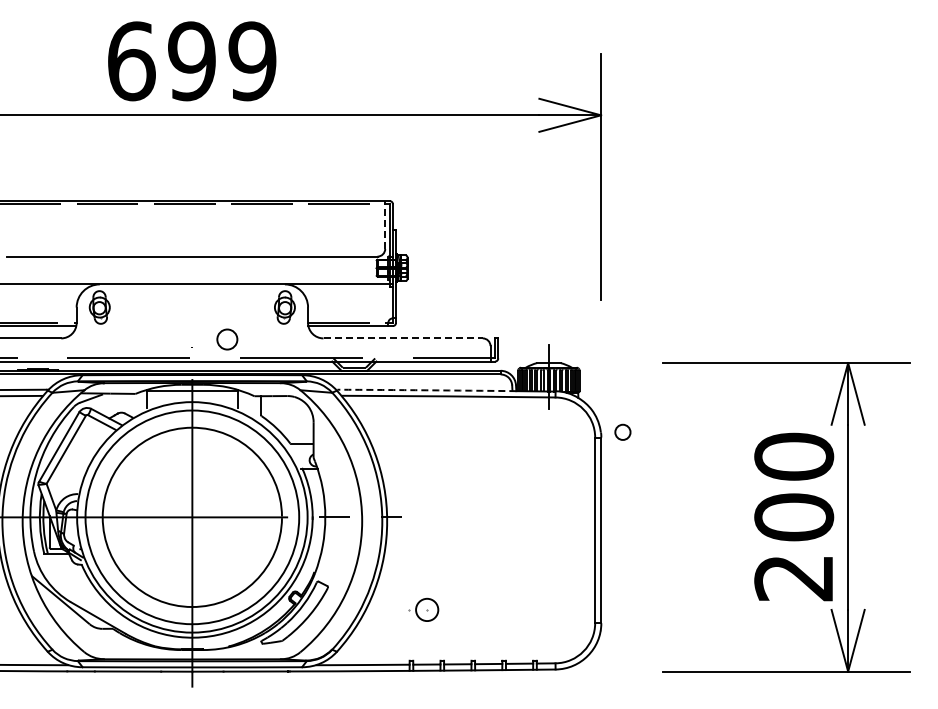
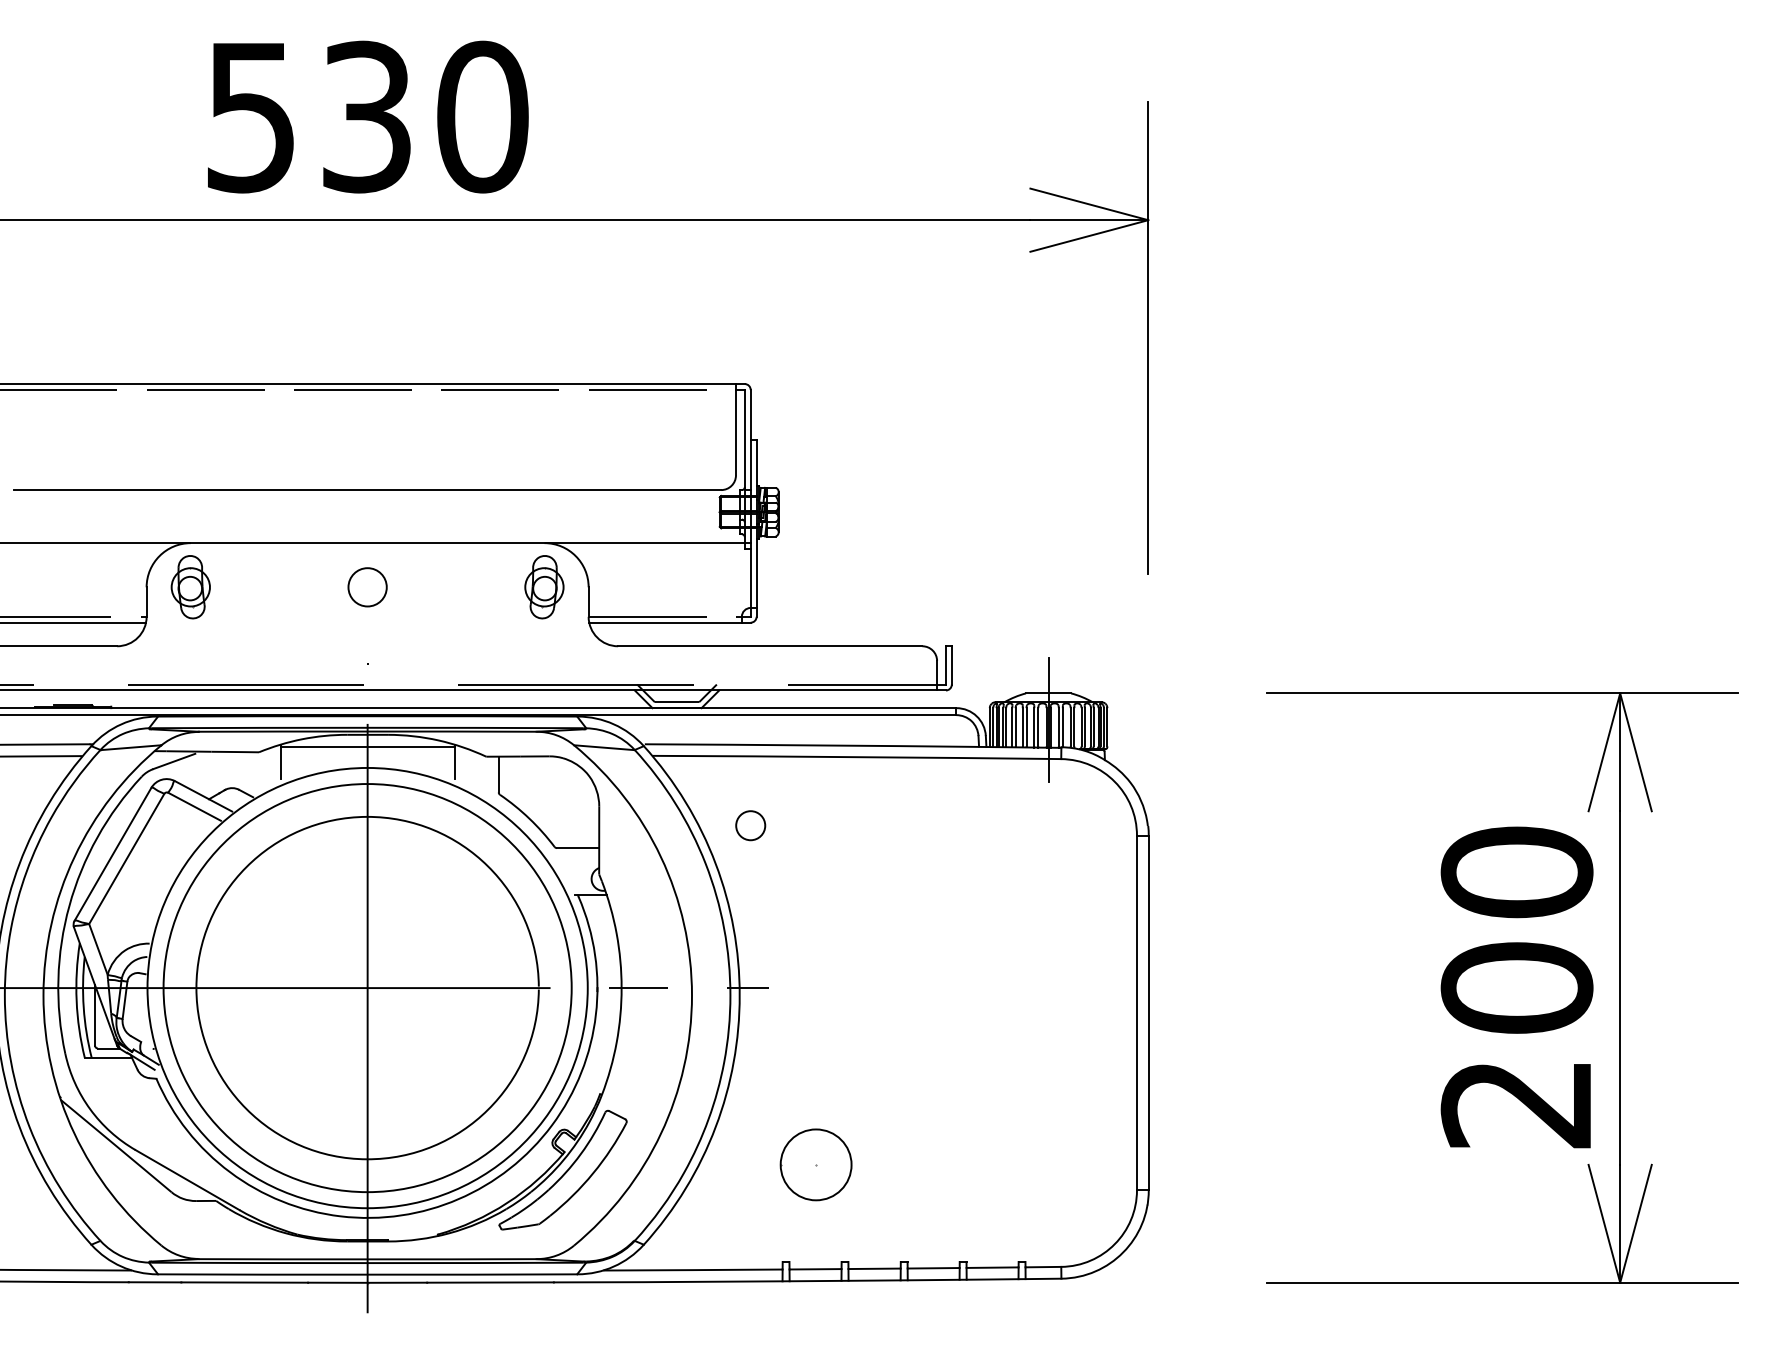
text: (192, 61) -> (367, 117), 699 -> 530
line: (385, 225) -> (736, 430), dashed -> solid
line: (403, 338) -> (770, 646), dashed -> solid
circle: (227, 339) -> (367, 587), moved
arc: (426, 390) -> (814, 745), dashed -> solid
circle: (622, 431) -> (749, 824), moved
circle: (426, 609) -> (814, 1164), size x1.67

